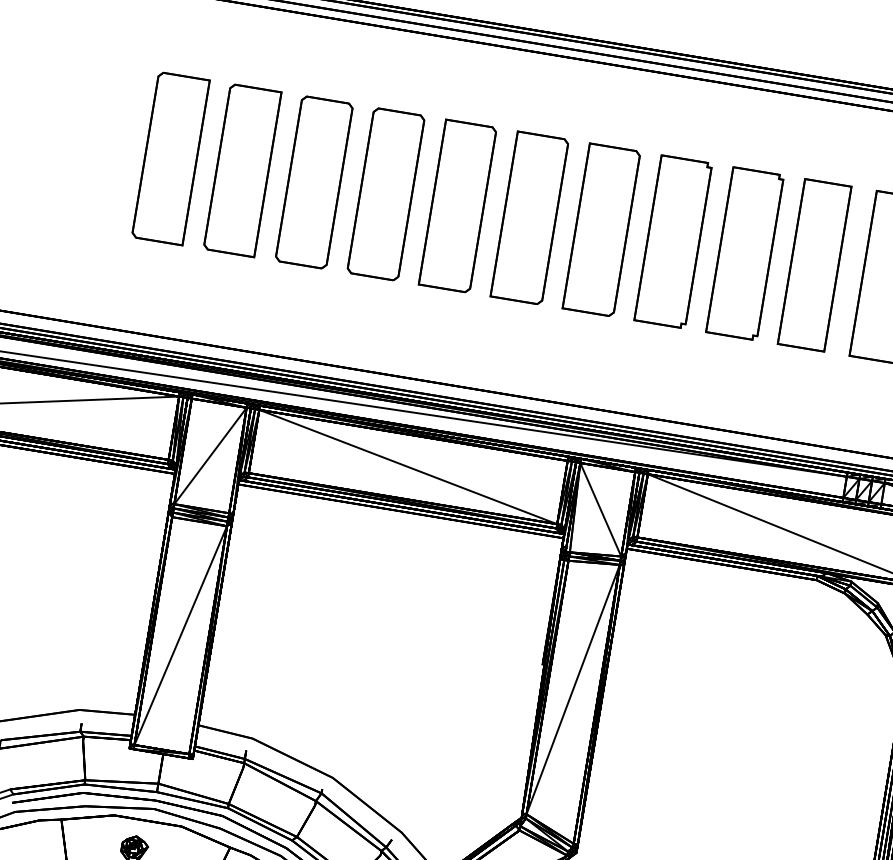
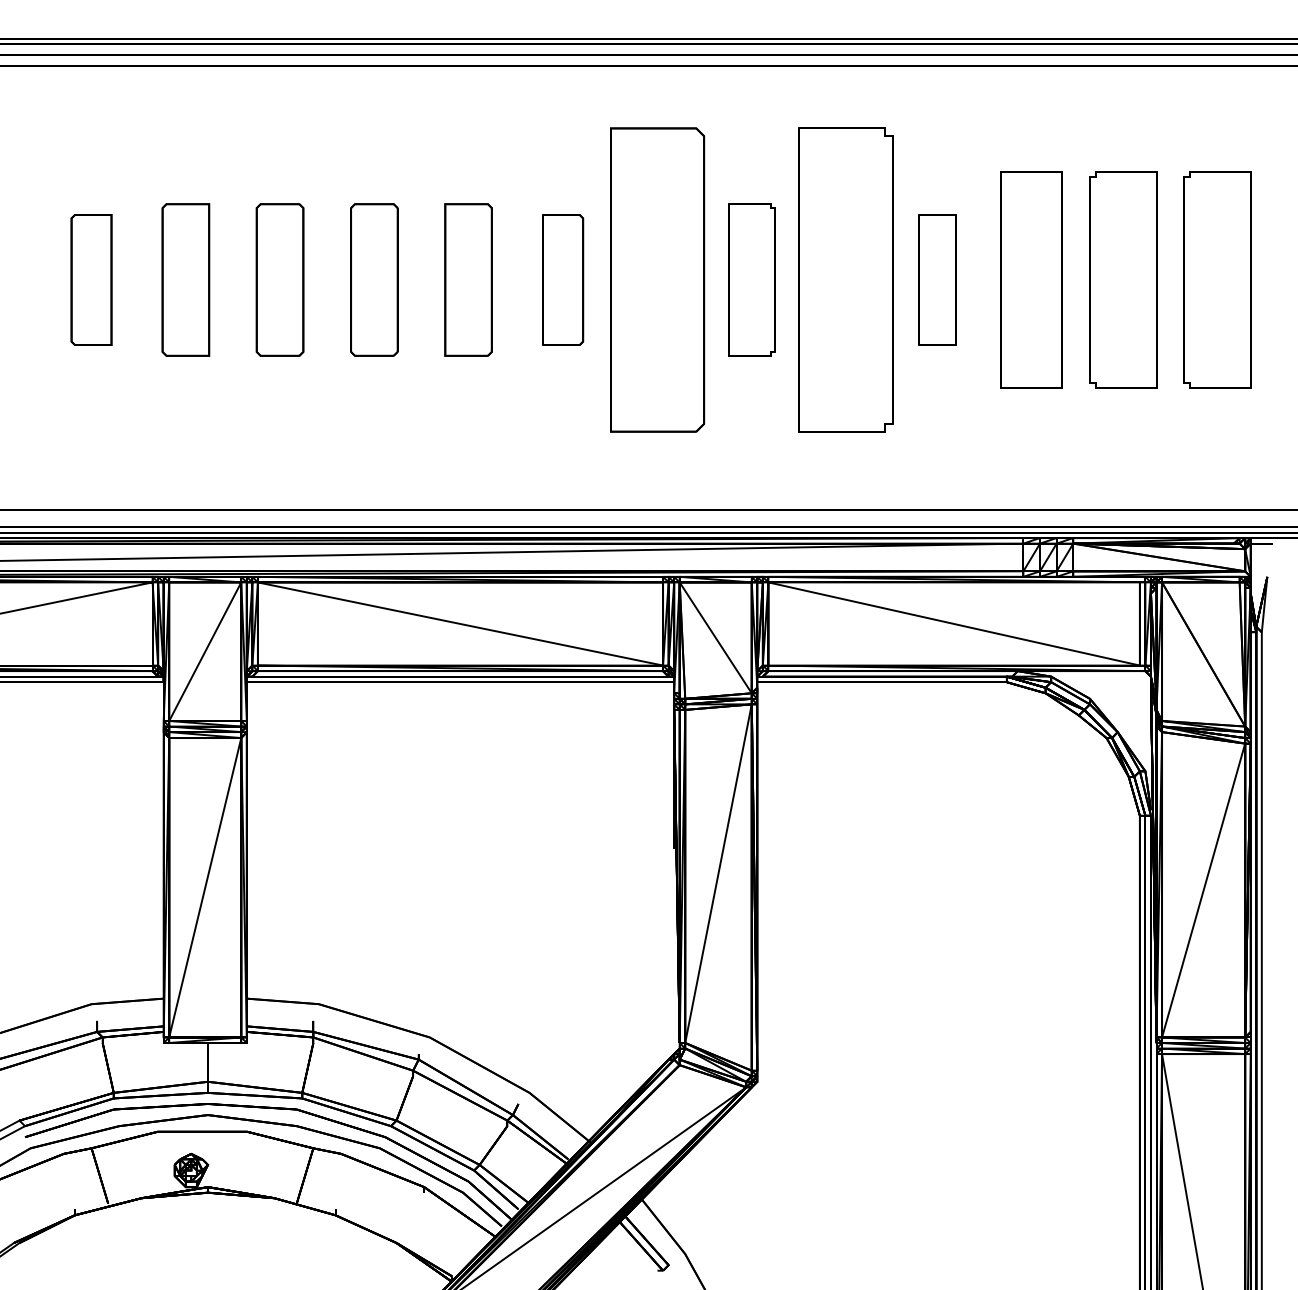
part: (170, 158) -> (91, 279), size x0.6
part: (242, 170) -> (185, 279), size x0.7
part: (313, 182) -> (279, 279), size x0.7
part: (386, 193) -> (374, 279), size x0.7
part: (457, 205) -> (468, 279), size x0.7
part: (529, 217) -> (562, 279), size x0.6
part: (601, 229) -> (657, 279), size x1.4
part: (673, 241) -> (751, 279), size x0.7
part: (744, 253) -> (845, 279), size x1.4
part: (814, 264) -> (937, 279), size x0.6

